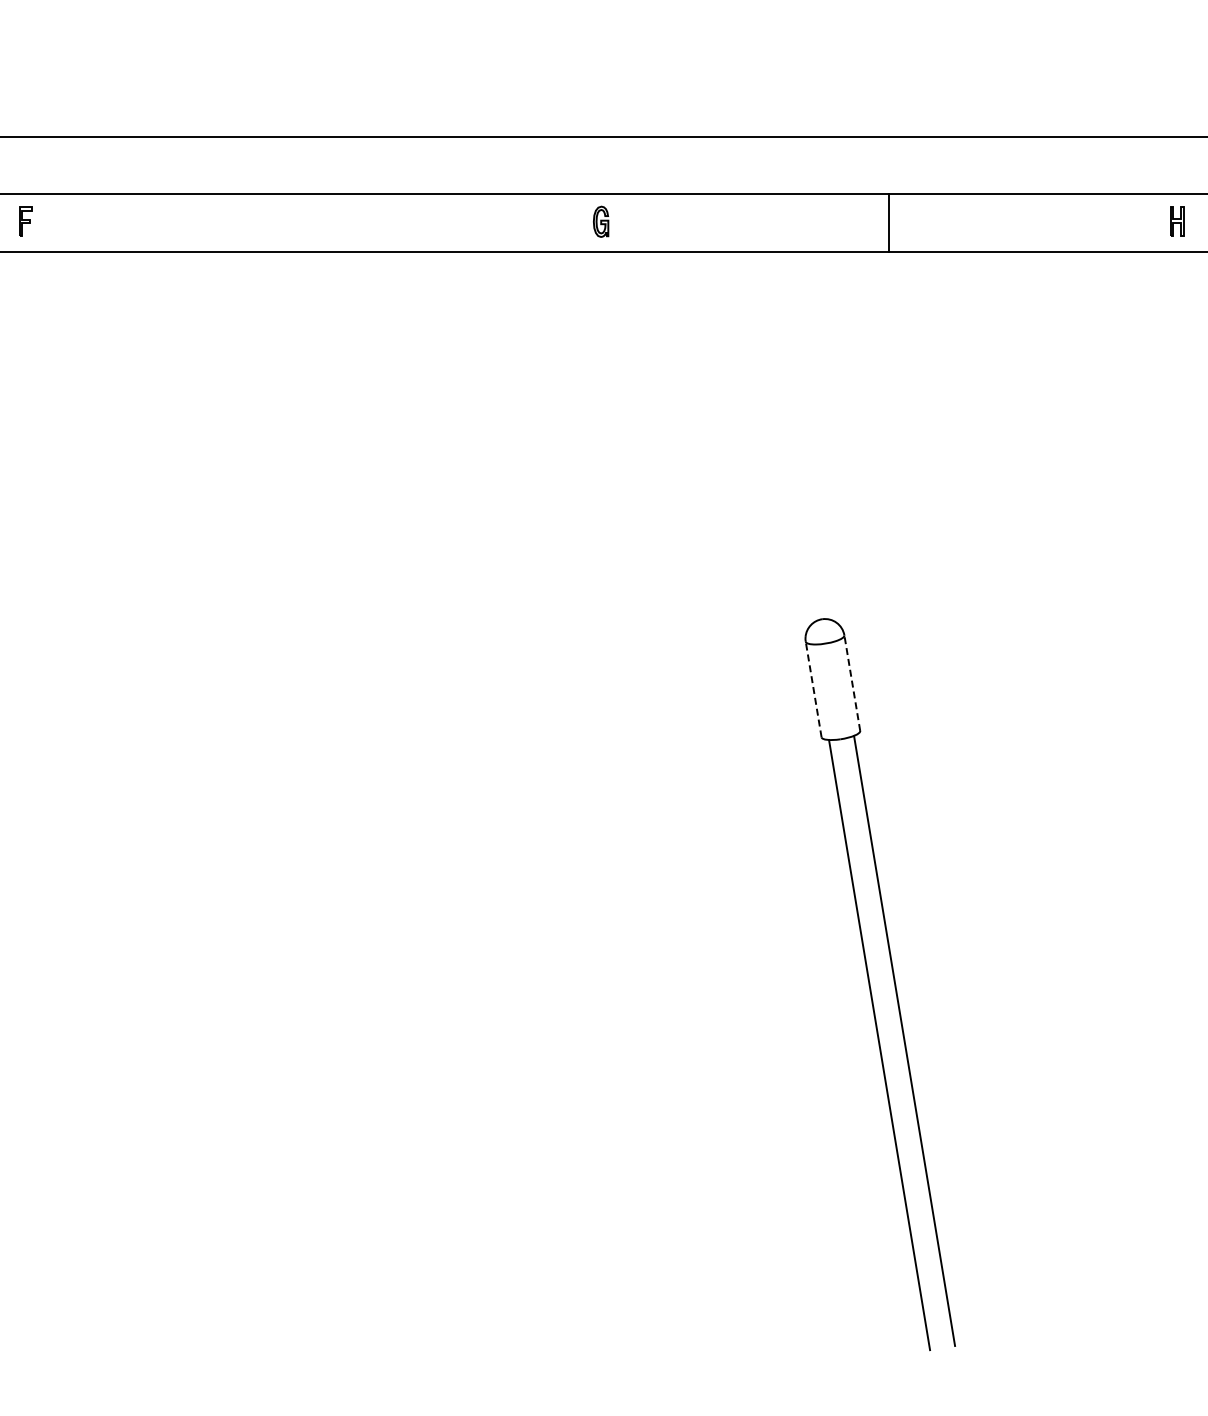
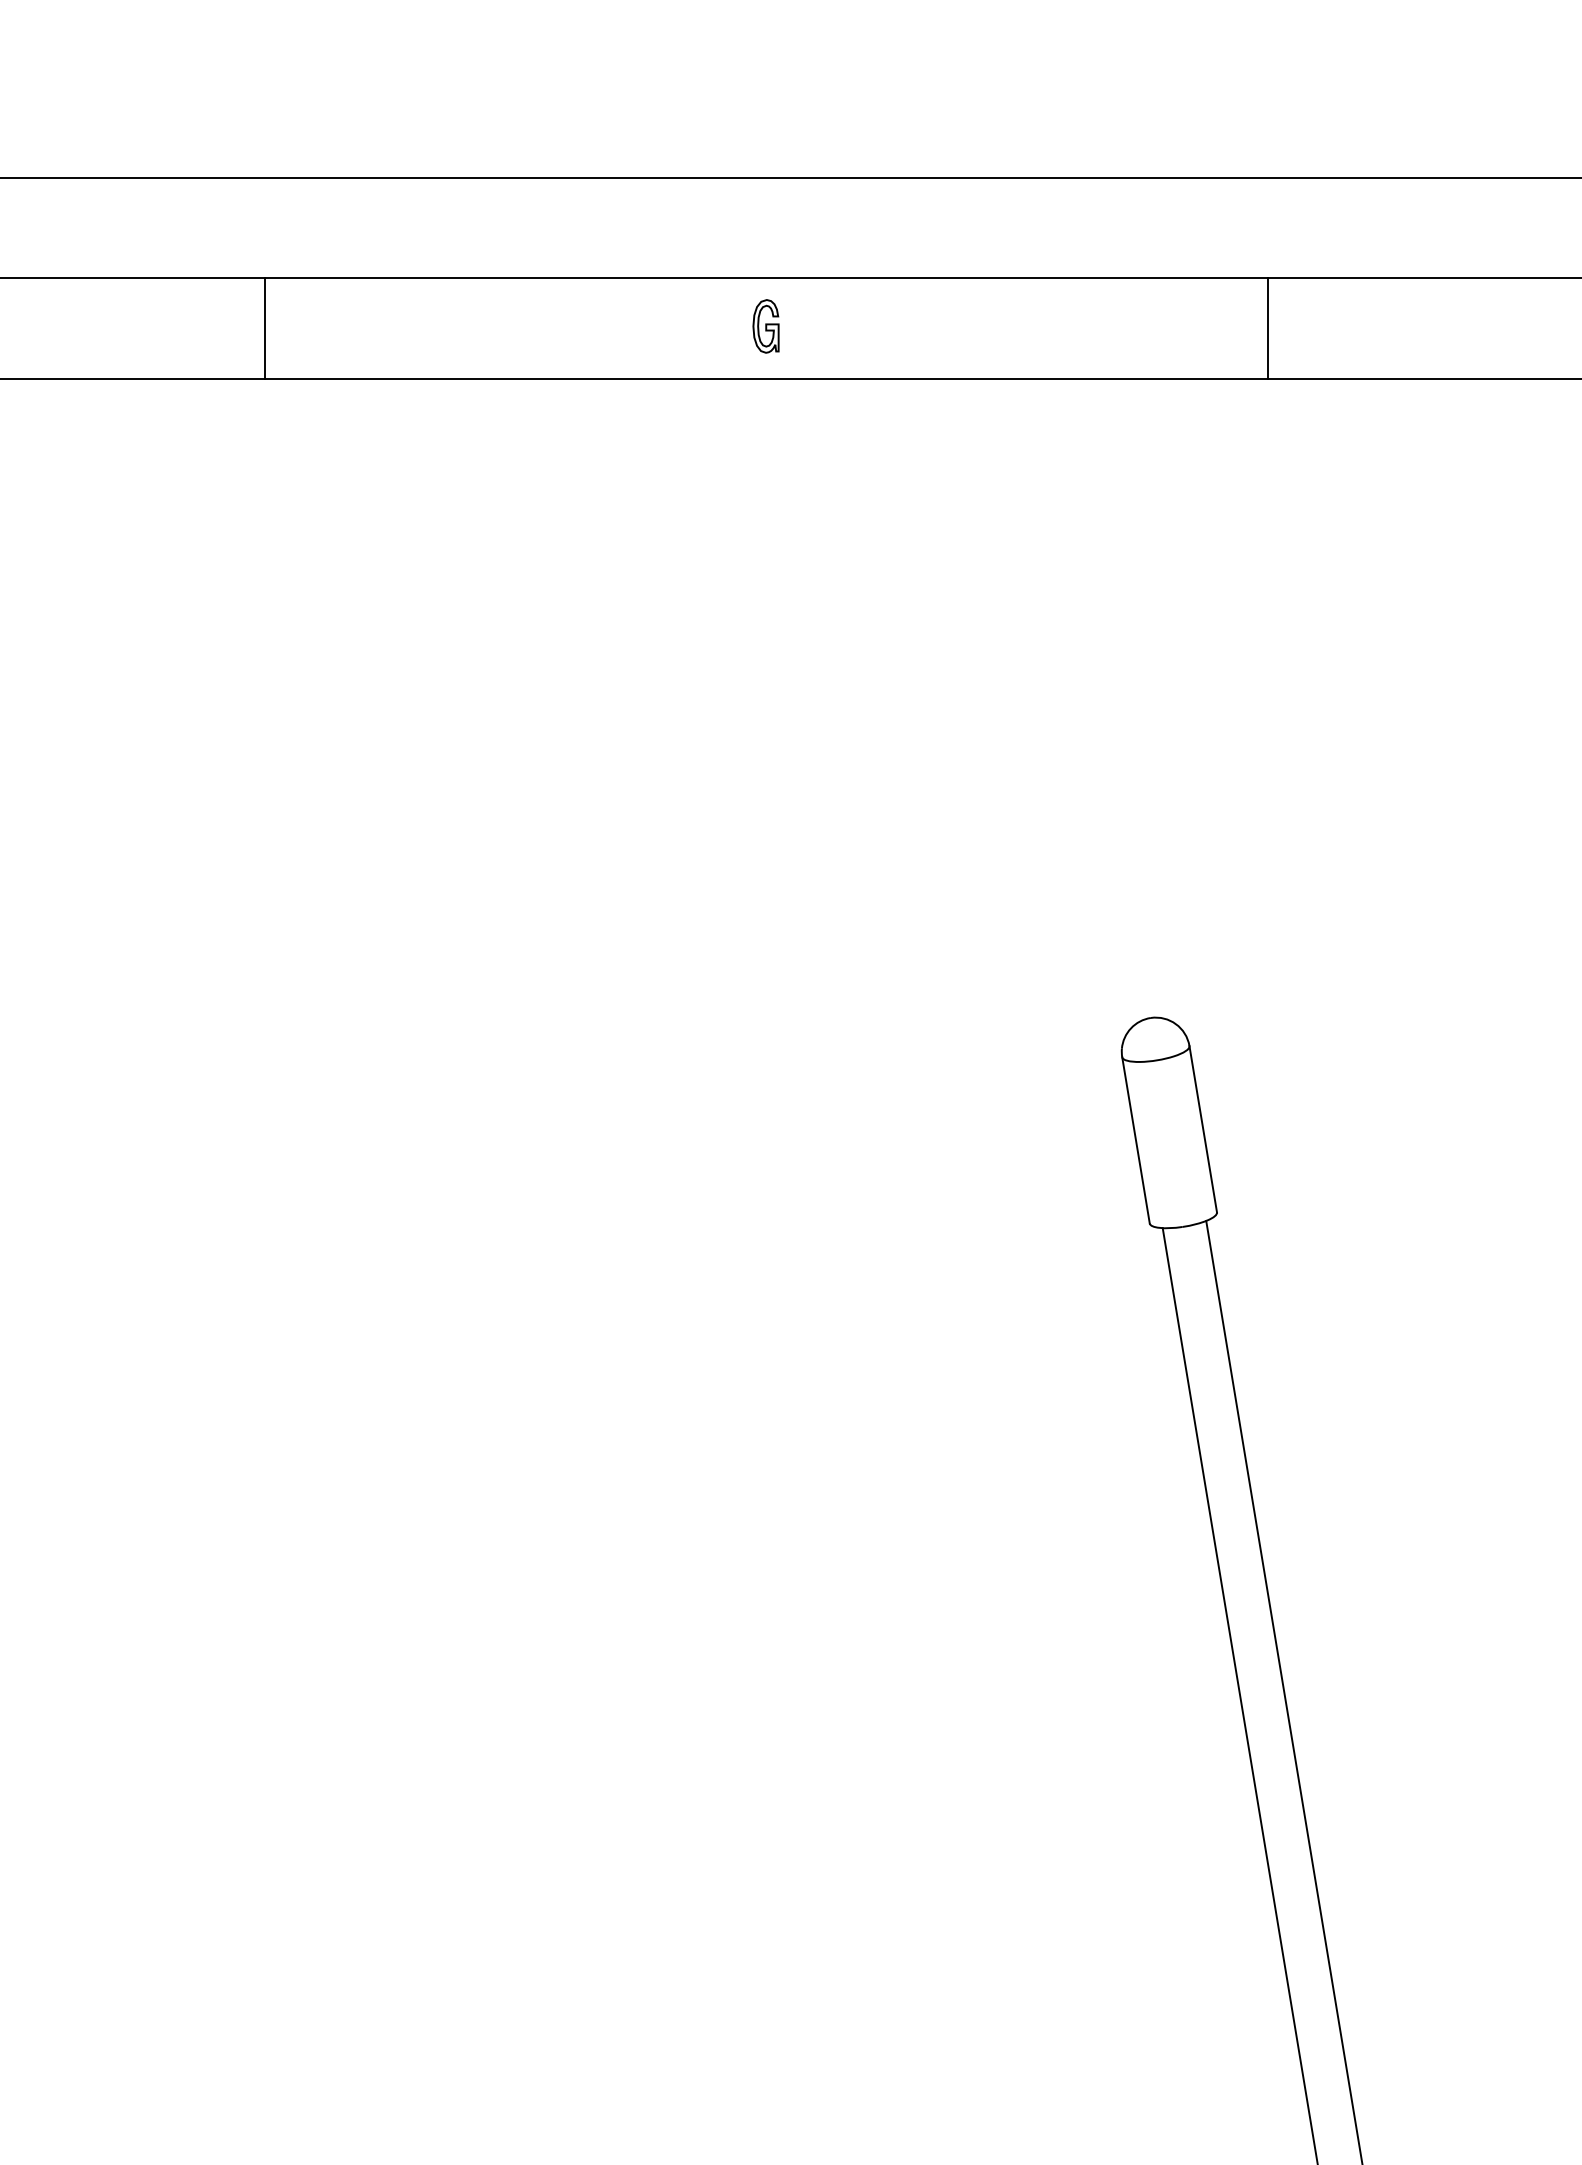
line: (313, 222) -> (265, 327), added
line: (852, 682) -> (1203, 1128), dashed -> solid
line: (813, 689) -> (1135, 1140), dashed -> solid

